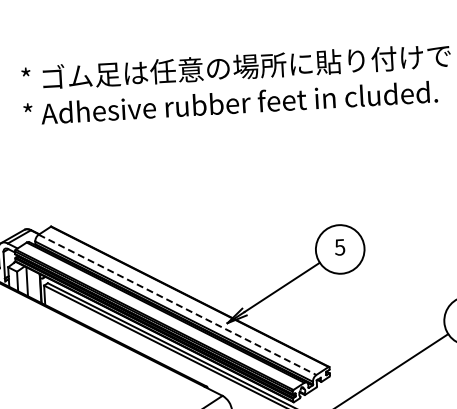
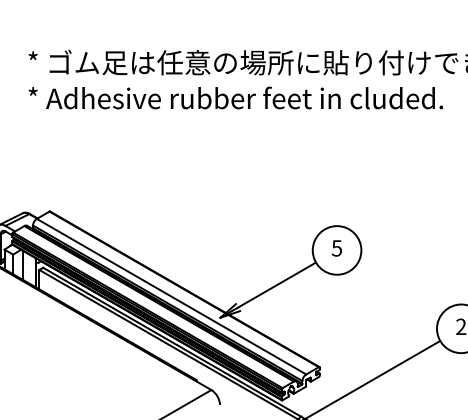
line: (177, 304) -> (171, 296), dashed -> solid

